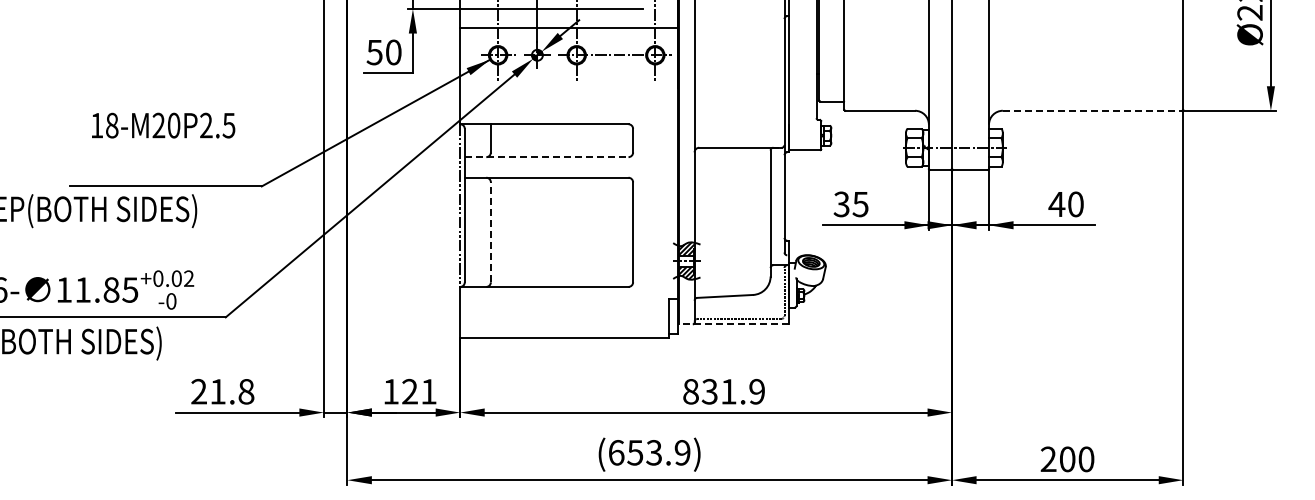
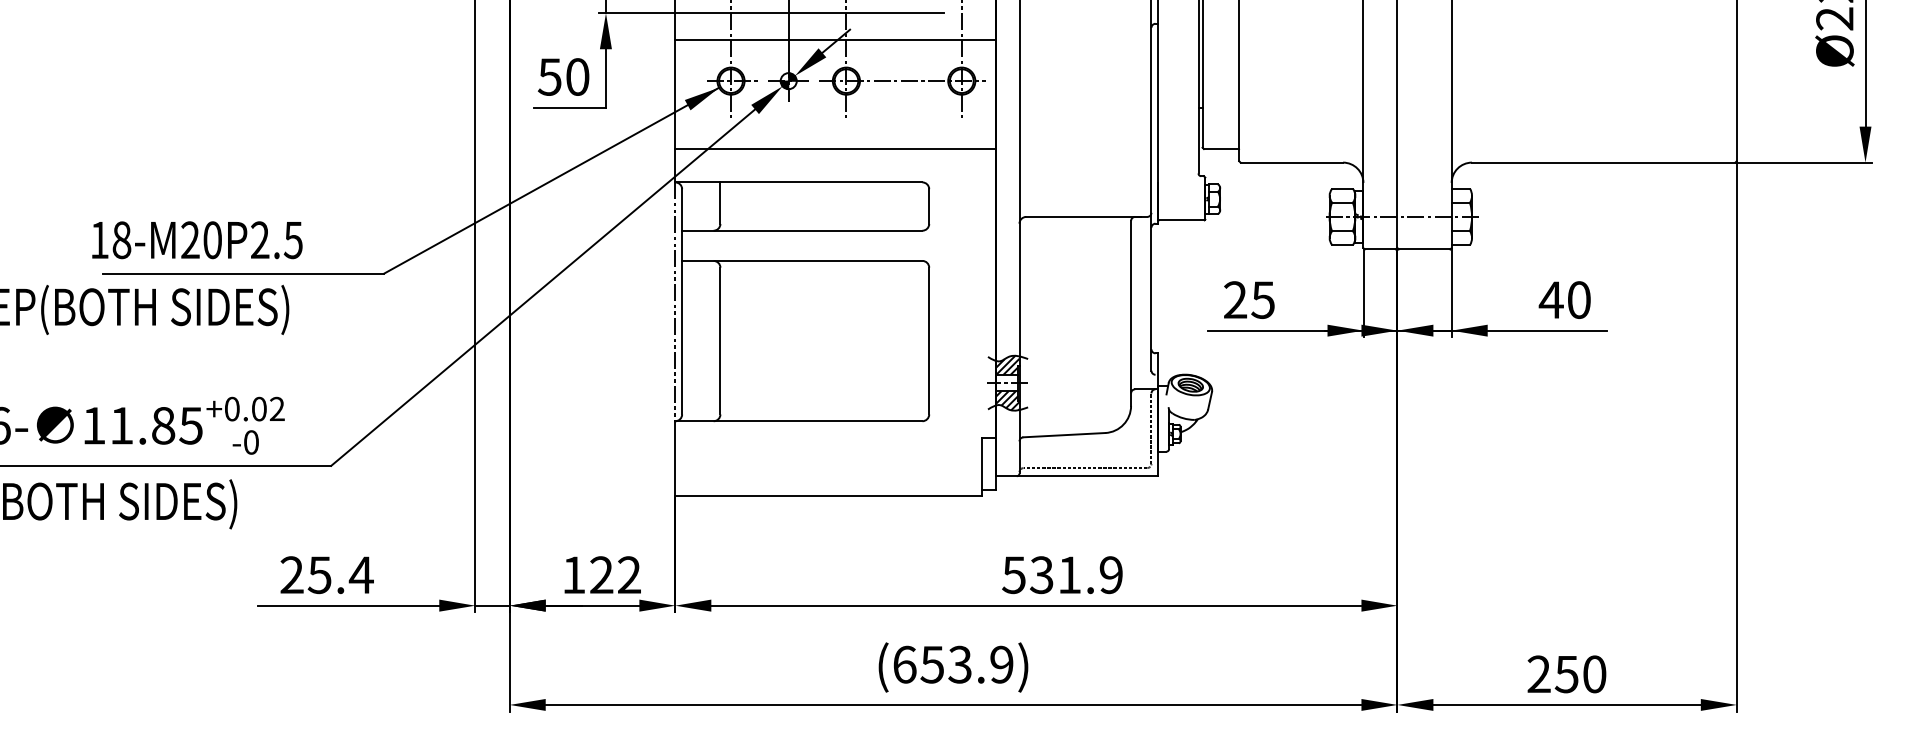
line: (569, 101) -> (835, 149), added
line: (1092, 110) -> (1603, 162), dashed -> solid
text: (163, 125) -> (197, 240), moved
line: (546, 157) -> (802, 231), dashed -> solid
text: (841, 204) -> (1235, 300), 35 -> 25
line: (490, 232) -> (719, 341), dashed -> solid
line: (733, 324) -> (1076, 476), dashed -> solid
text: (231, 391) -> (339, 574), 21.8 -> 25.4
text: (428, 391) -> (628, 574), 121 -> 122
text: (690, 391) -> (1013, 574), 831.9 -> 531.9
text: (1067, 459) -> (1566, 674), 200 -> 250

